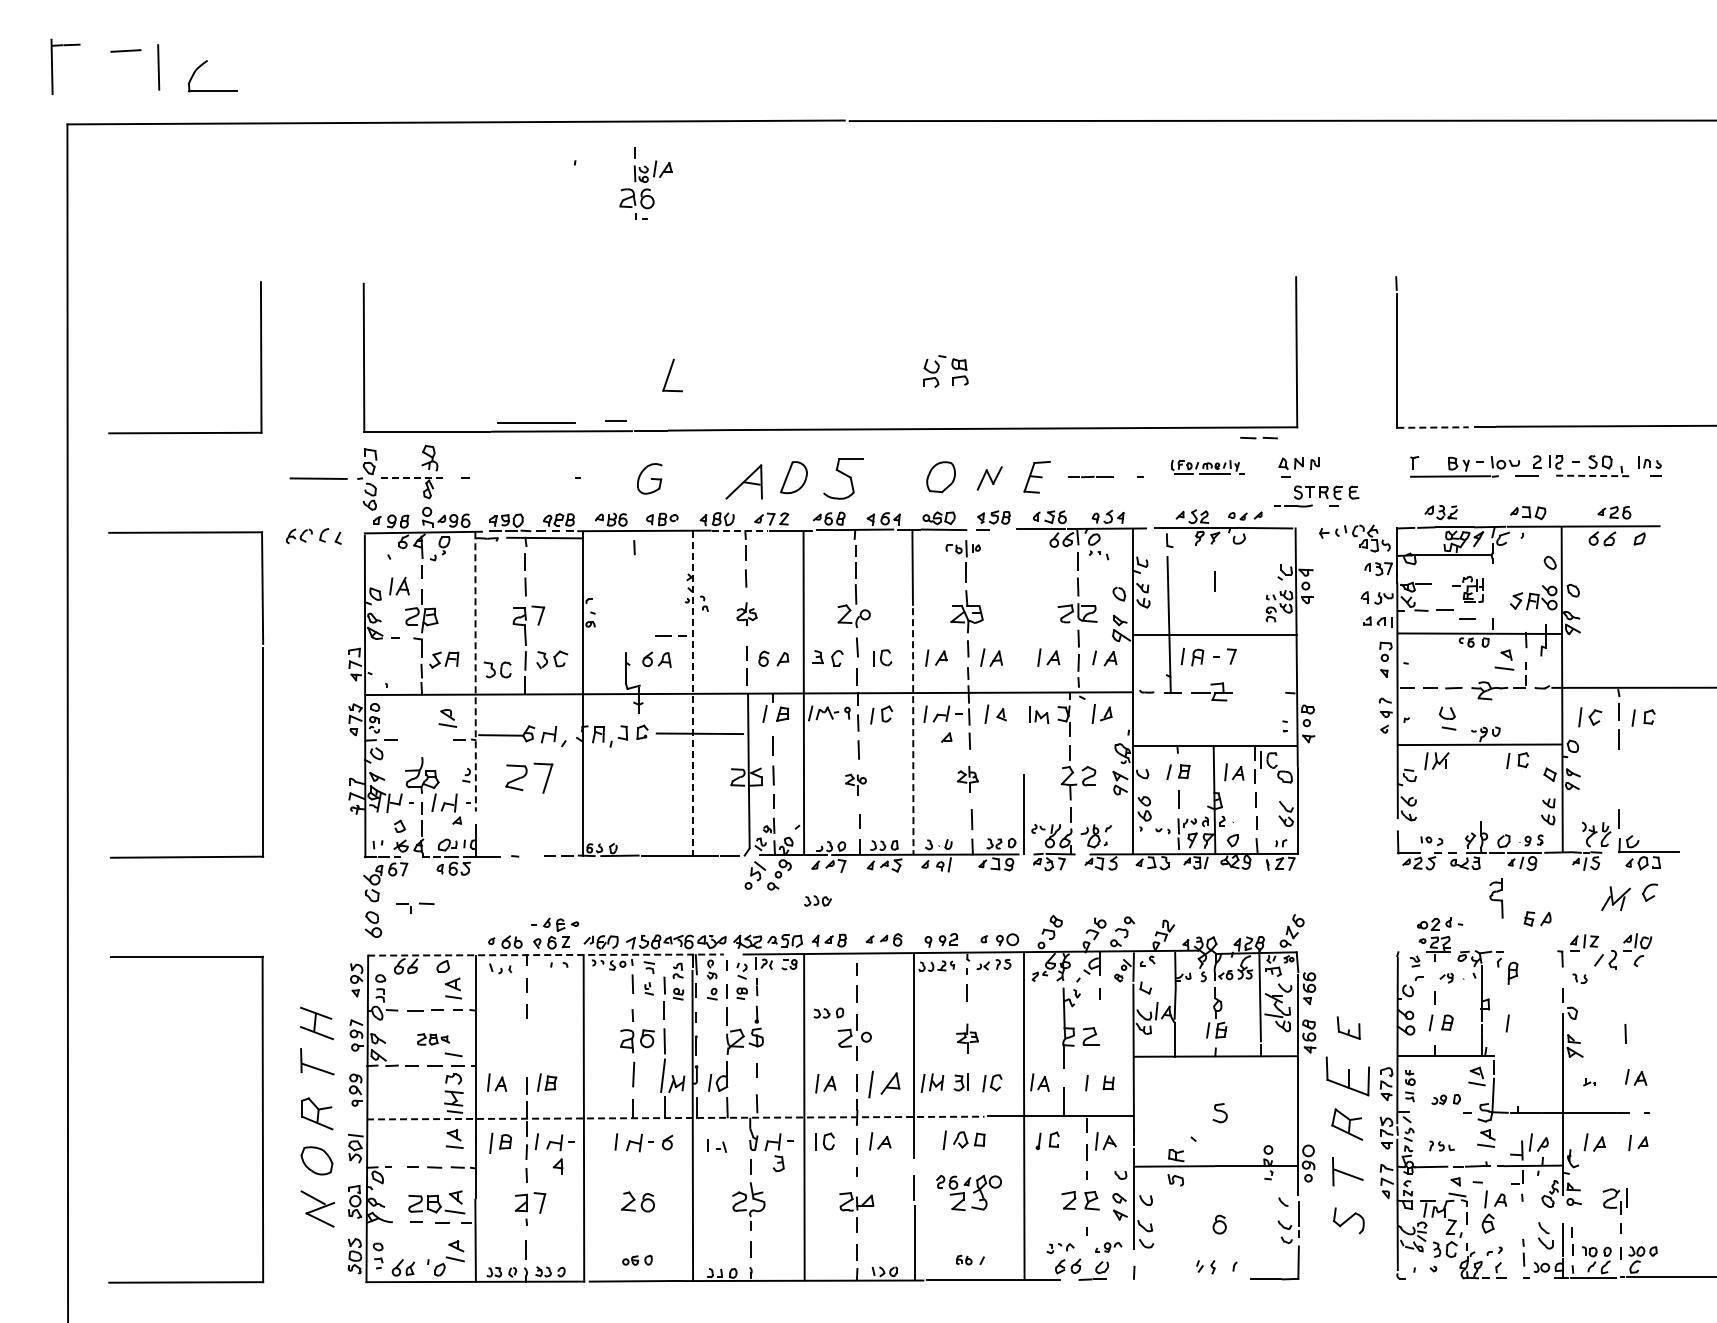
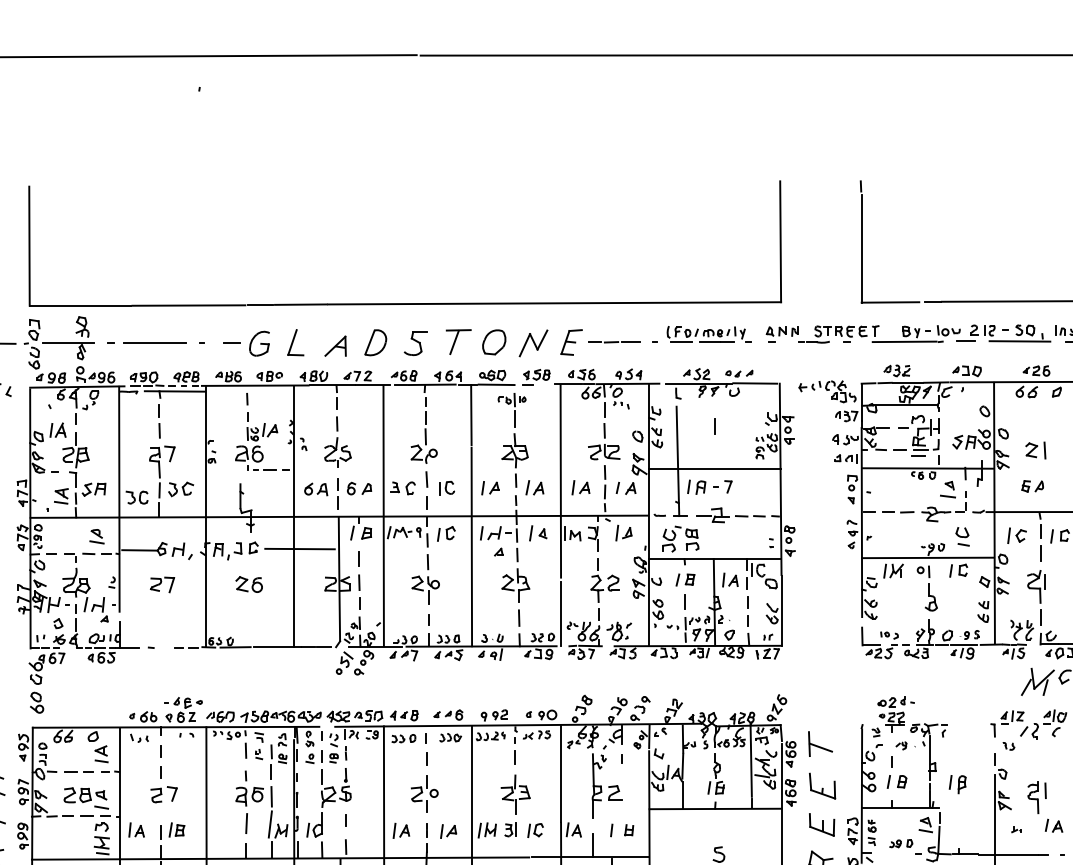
part: (645, 183) -> (256, 441), moved
part: (939, 368) -> (675, 536), moved
part: (672, 375) -> (295, 342), moved
line: (615, 420) -> (232, 342), moved
line: (536, 422) -> (155, 342), moved
line: (1433, 427) -> (890, 302), dashed -> solid
part: (1258, 437) -> (749, 515), moved
part: (1207, 466) -> (708, 333), size x1.43
line: (1593, 475) -> (1019, 341), dashed -> solid
part: (896, 476) -> (458, 341), added
part: (1090, 476) -> (614, 341), size x1.43
line: (412, 478) -> (68, 343), dashed -> solid
part: (843, 478) -> (415, 343), size x0.71
part: (989, 478) -> (533, 343), size x1.43
part: (743, 481) -> (335, 345), size x0.71
part: (1316, 496) -> (832, 334), moved
line: (740, 530) -> (332, 385), dashed -> solid
part: (1467, 589) -> (918, 432), size x1.67
part: (1613, 611) -> (1035, 450), added
part: (746, 613) -> (337, 452), size x1.67
line: (1023, 649) -> (560, 481), added
part: (656, 659) -> (315, 489), moved
part: (403, 668) -> (61, 496), added
line: (475, 671) -> (119, 498), dashed -> solid
line: (692, 693) -> (294, 516), dashed -> solid
part: (1447, 718) -> (962, 536), moved
line: (913, 731) -> (472, 547), dashed -> solid
part: (636, 777) -> (248, 584), added
part: (528, 778) -> (161, 585), size x0.62
part: (967, 778) -> (515, 585), size x1.67
part: (1613, 780) -> (1035, 586), added
part: (1478, 782) -> (927, 588), added
part: (855, 784) -> (425, 589), size x1.67
part: (1496, 898) -> (1033, 797), moved
part: (1615, 898) -> (1037, 681), size x1.43
part: (817, 900) -> (450, 737), moved
part: (415, 907) -> (79, 556), moved
part: (1537, 918) -> (1032, 486), moved
line: (546, 955) -> (176, 727), dashed -> solid
part: (1512, 972) -> (961, 784), moved
part: (1346, 975) -> (820, 743), added
part: (828, 1012) -> (403, 738), moved
part: (1348, 1027) -> (822, 785), size x1.43
part: (530, 1038) -> (163, 794), added
part: (967, 1038) -> (515, 794), size x1.67
part: (433, 1039) -> (85, 795), size x1.67
part: (1348, 1075) -> (822, 824), size x0.71
part: (884, 1084) -> (448, 831), size x0.62
line: (675, 1118) -> (280, 858), dashed -> solid

